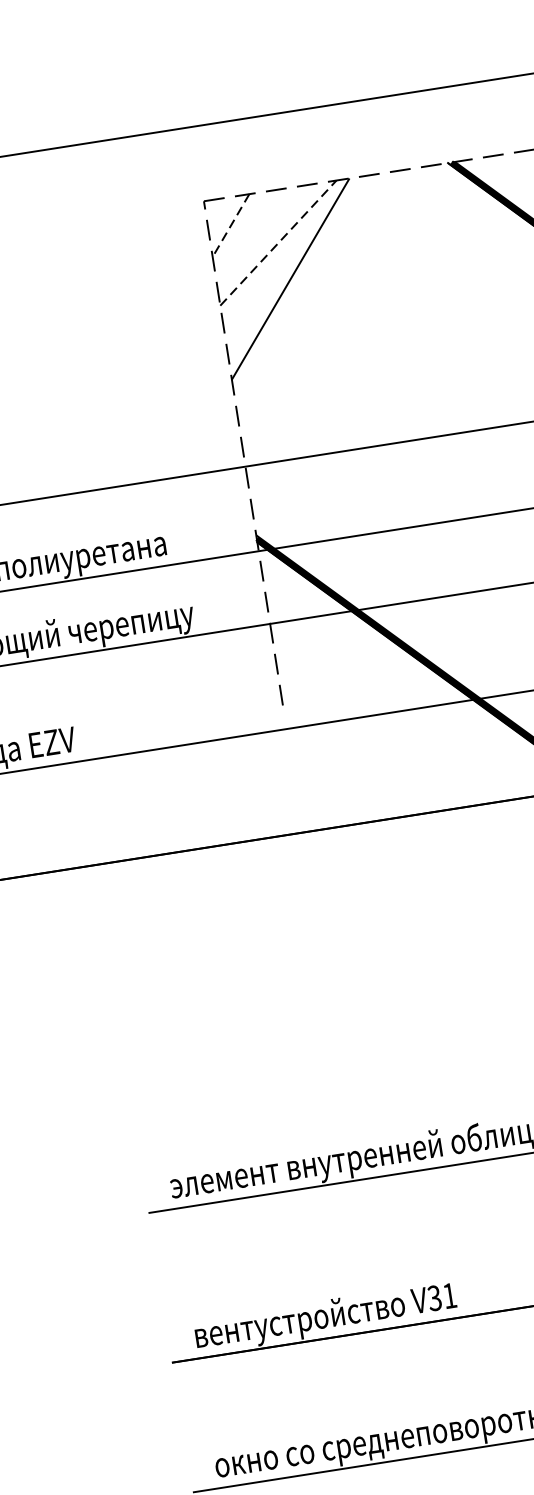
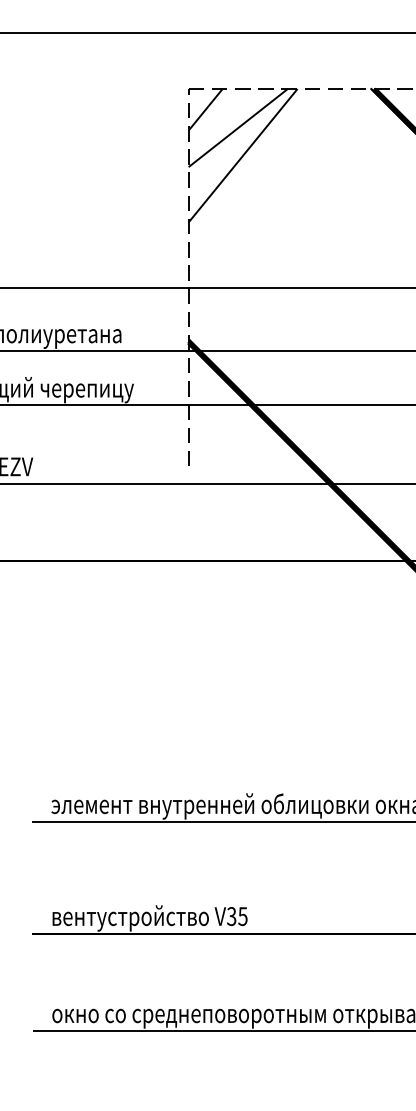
line: (230, 225) -> (205, 109), dashed -> solid
line: (278, 242) -> (238, 127), dashed -> solid
text: (449, 1295) -> (242, 916), V31 -> V35

